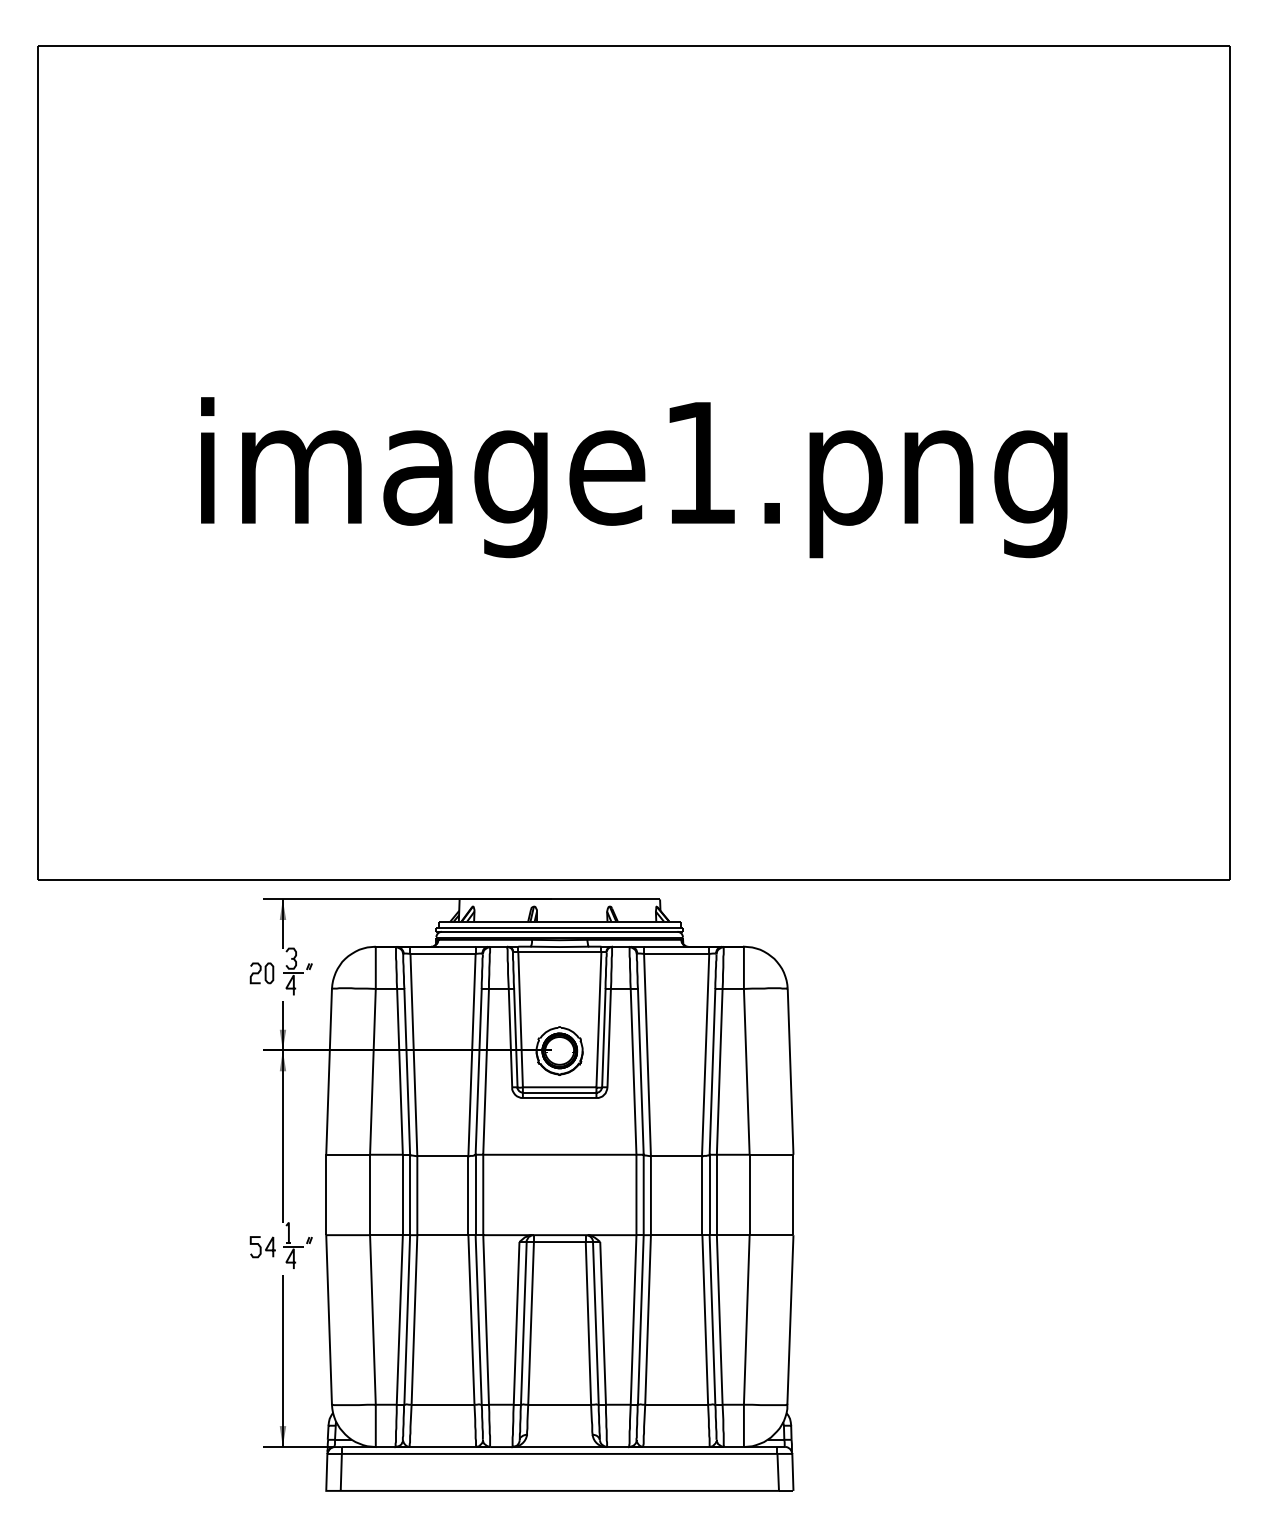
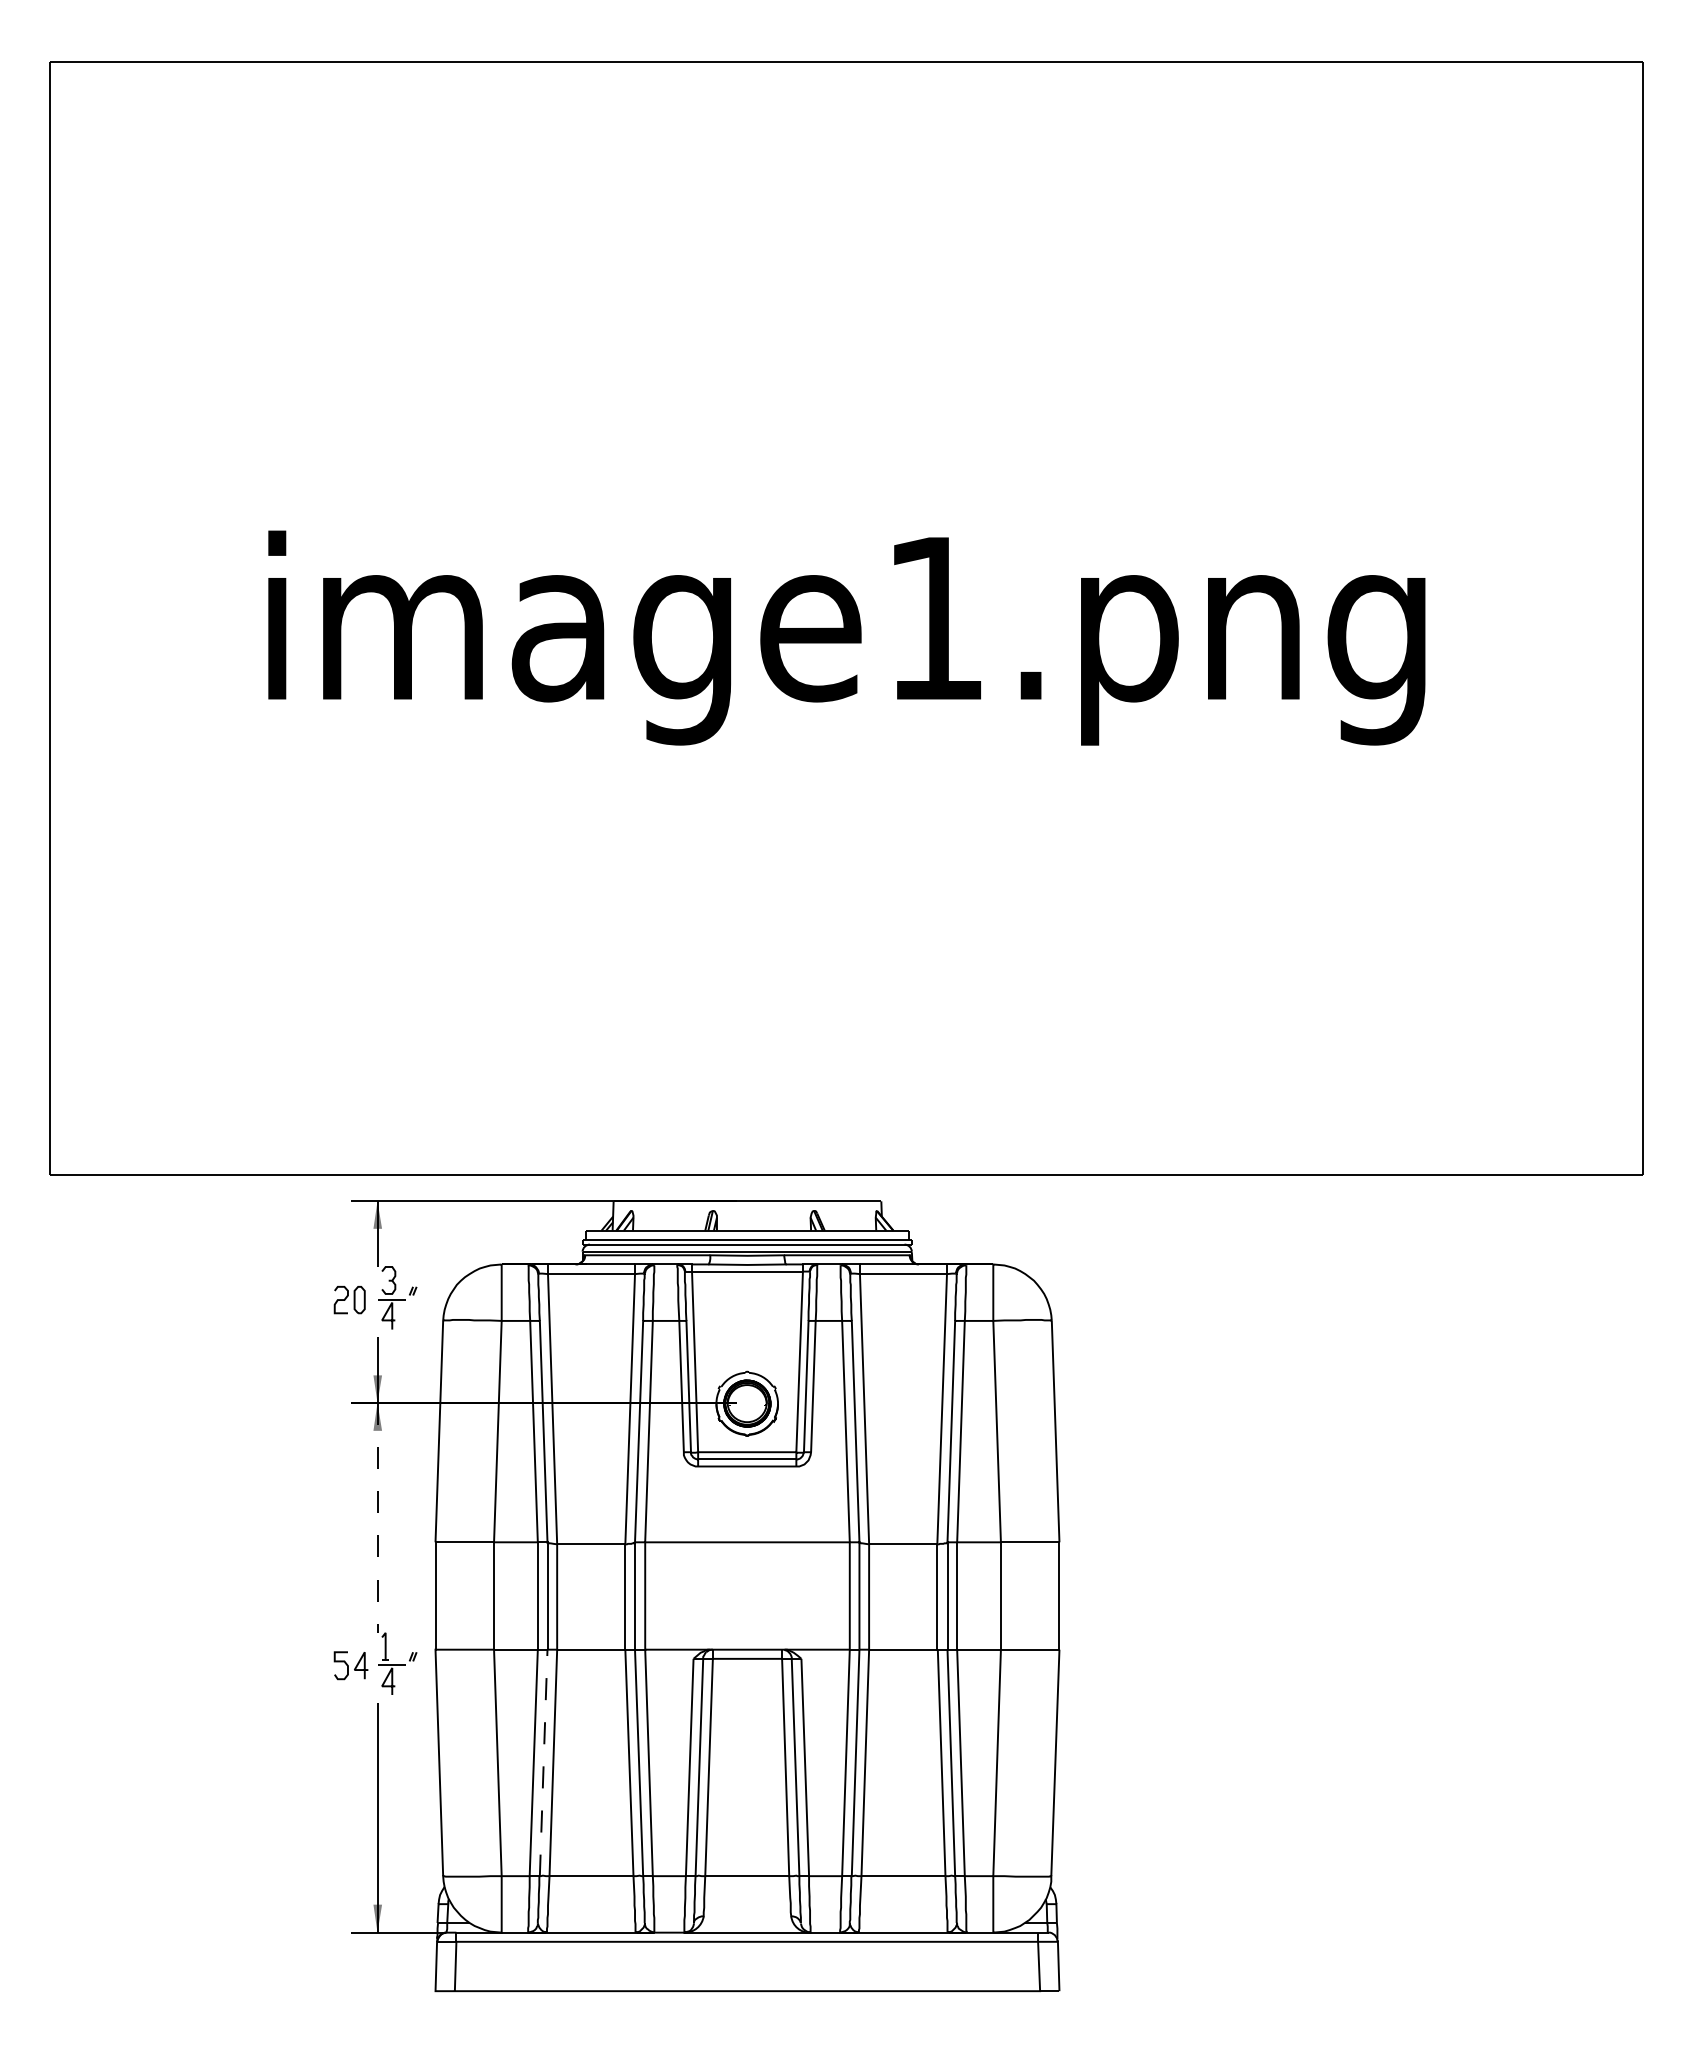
line: (282, 1136) -> (377, 1517), solid -> dashed
line: (407, 1320) -> (544, 1763), solid -> dashed

